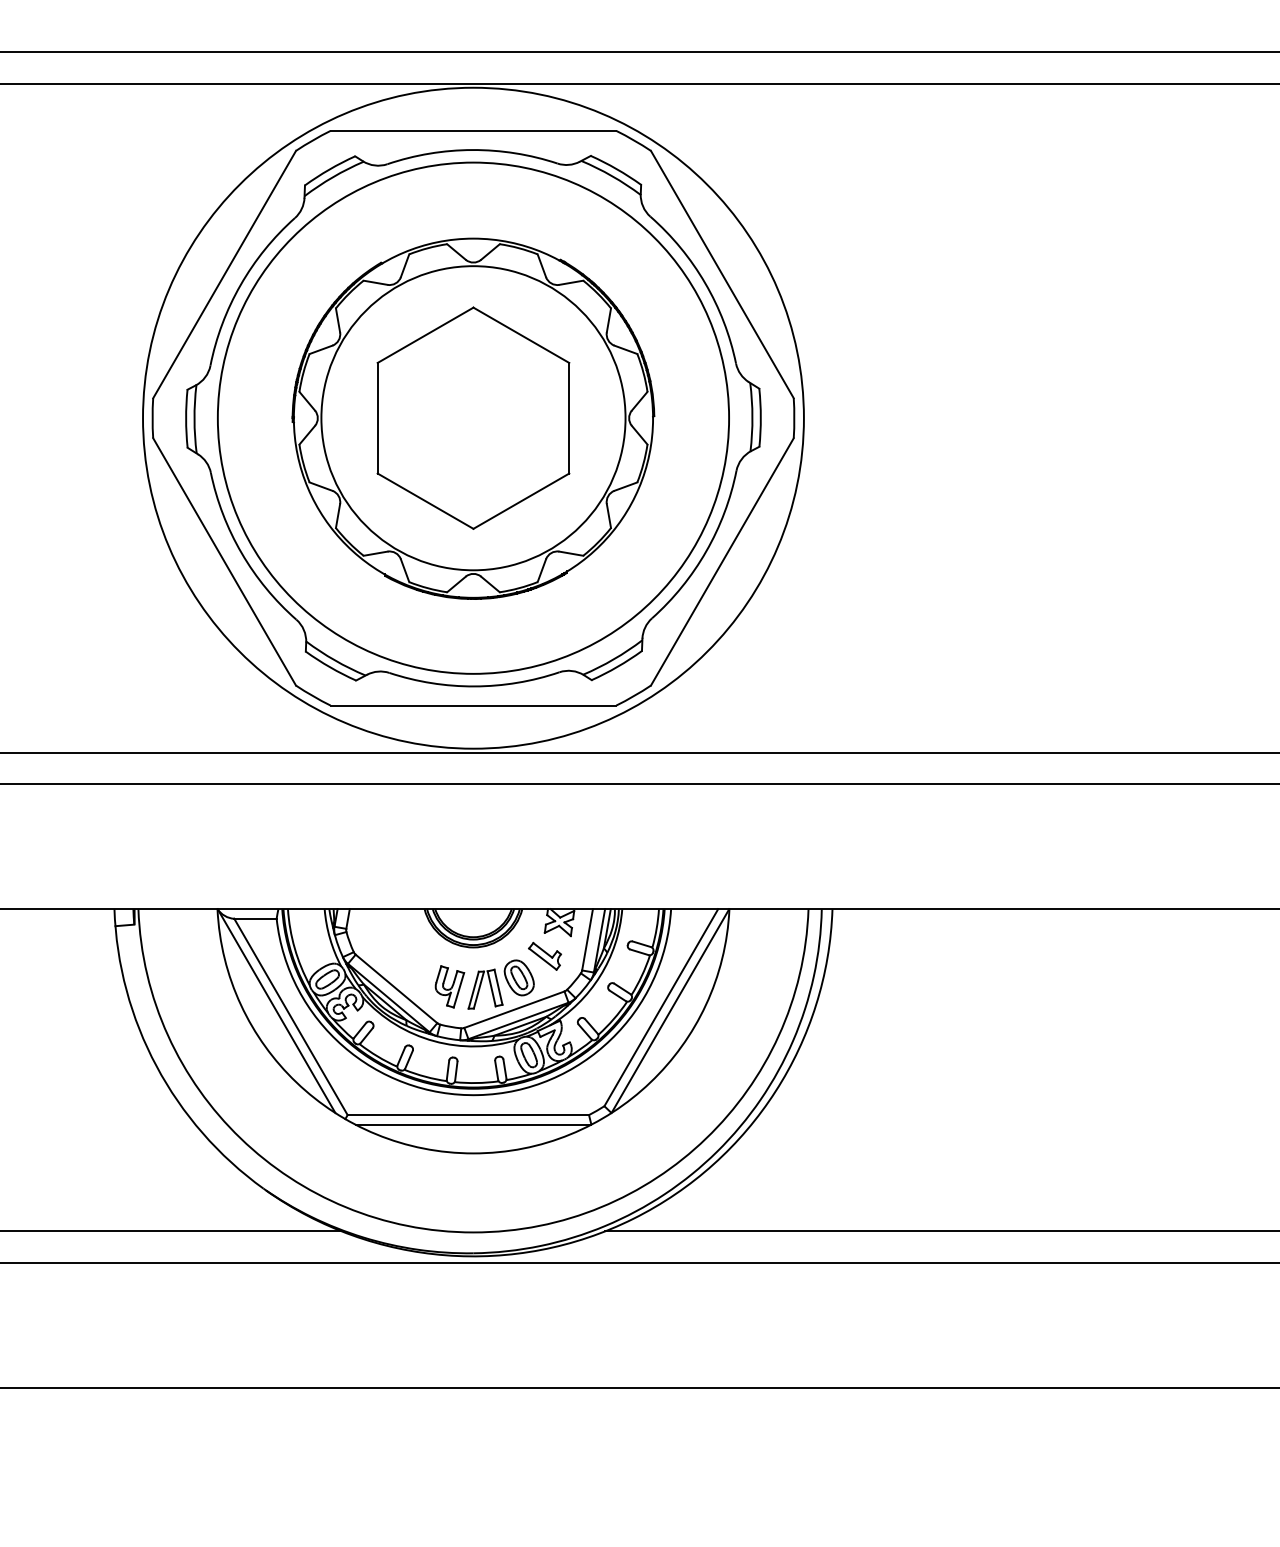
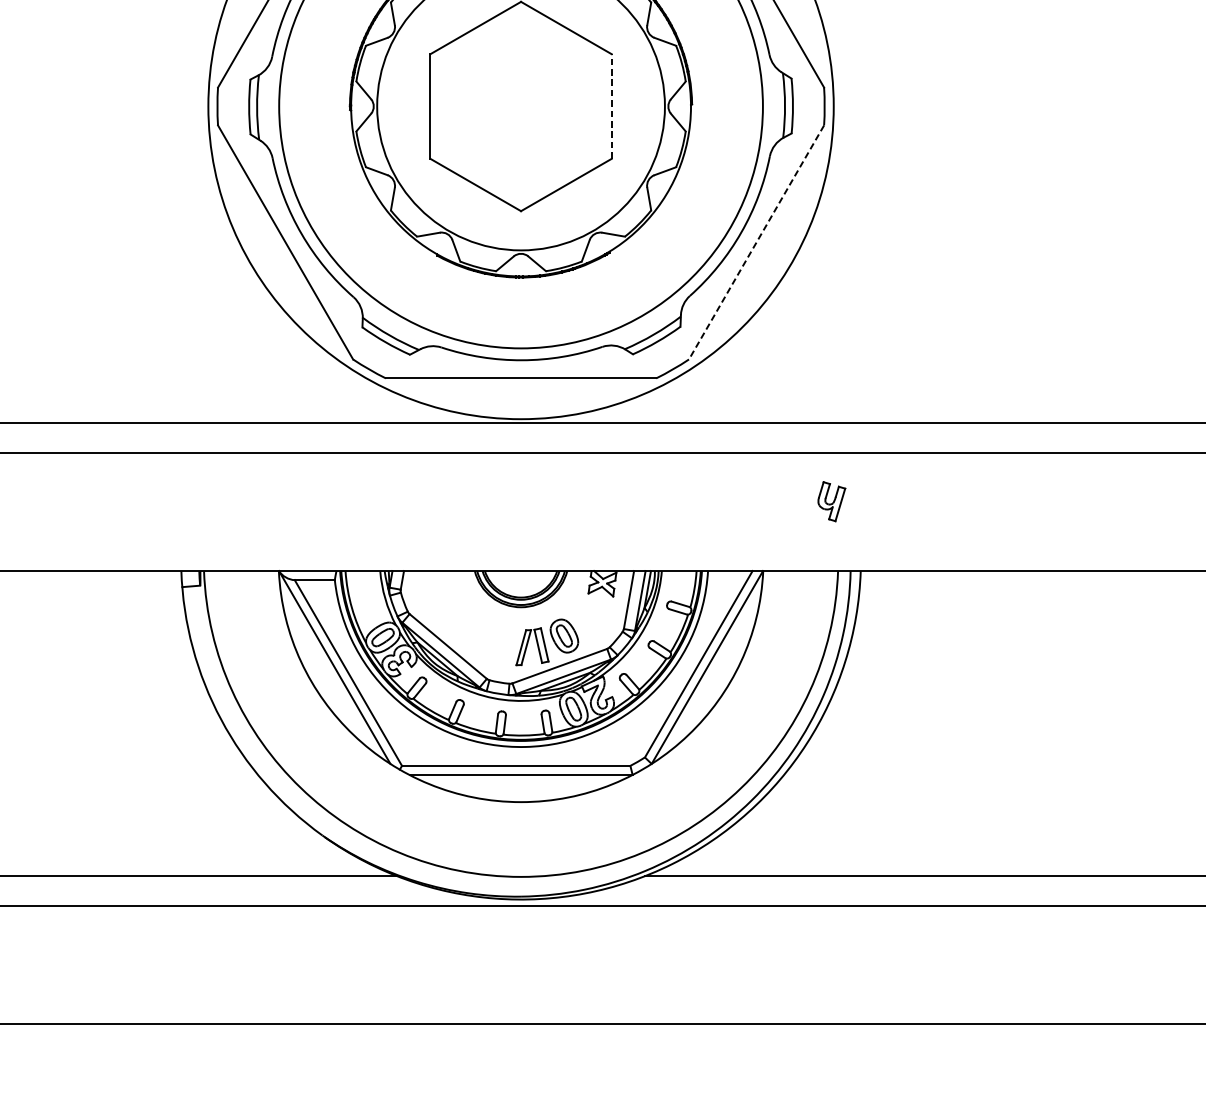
line: (569, 417) -> (611, 105), solid -> dashed
line: (722, 561) -> (756, 242), solid -> dashed
part: (544, 955) -> (588, 614), removed
part: (449, 986) -> (831, 501), moved

